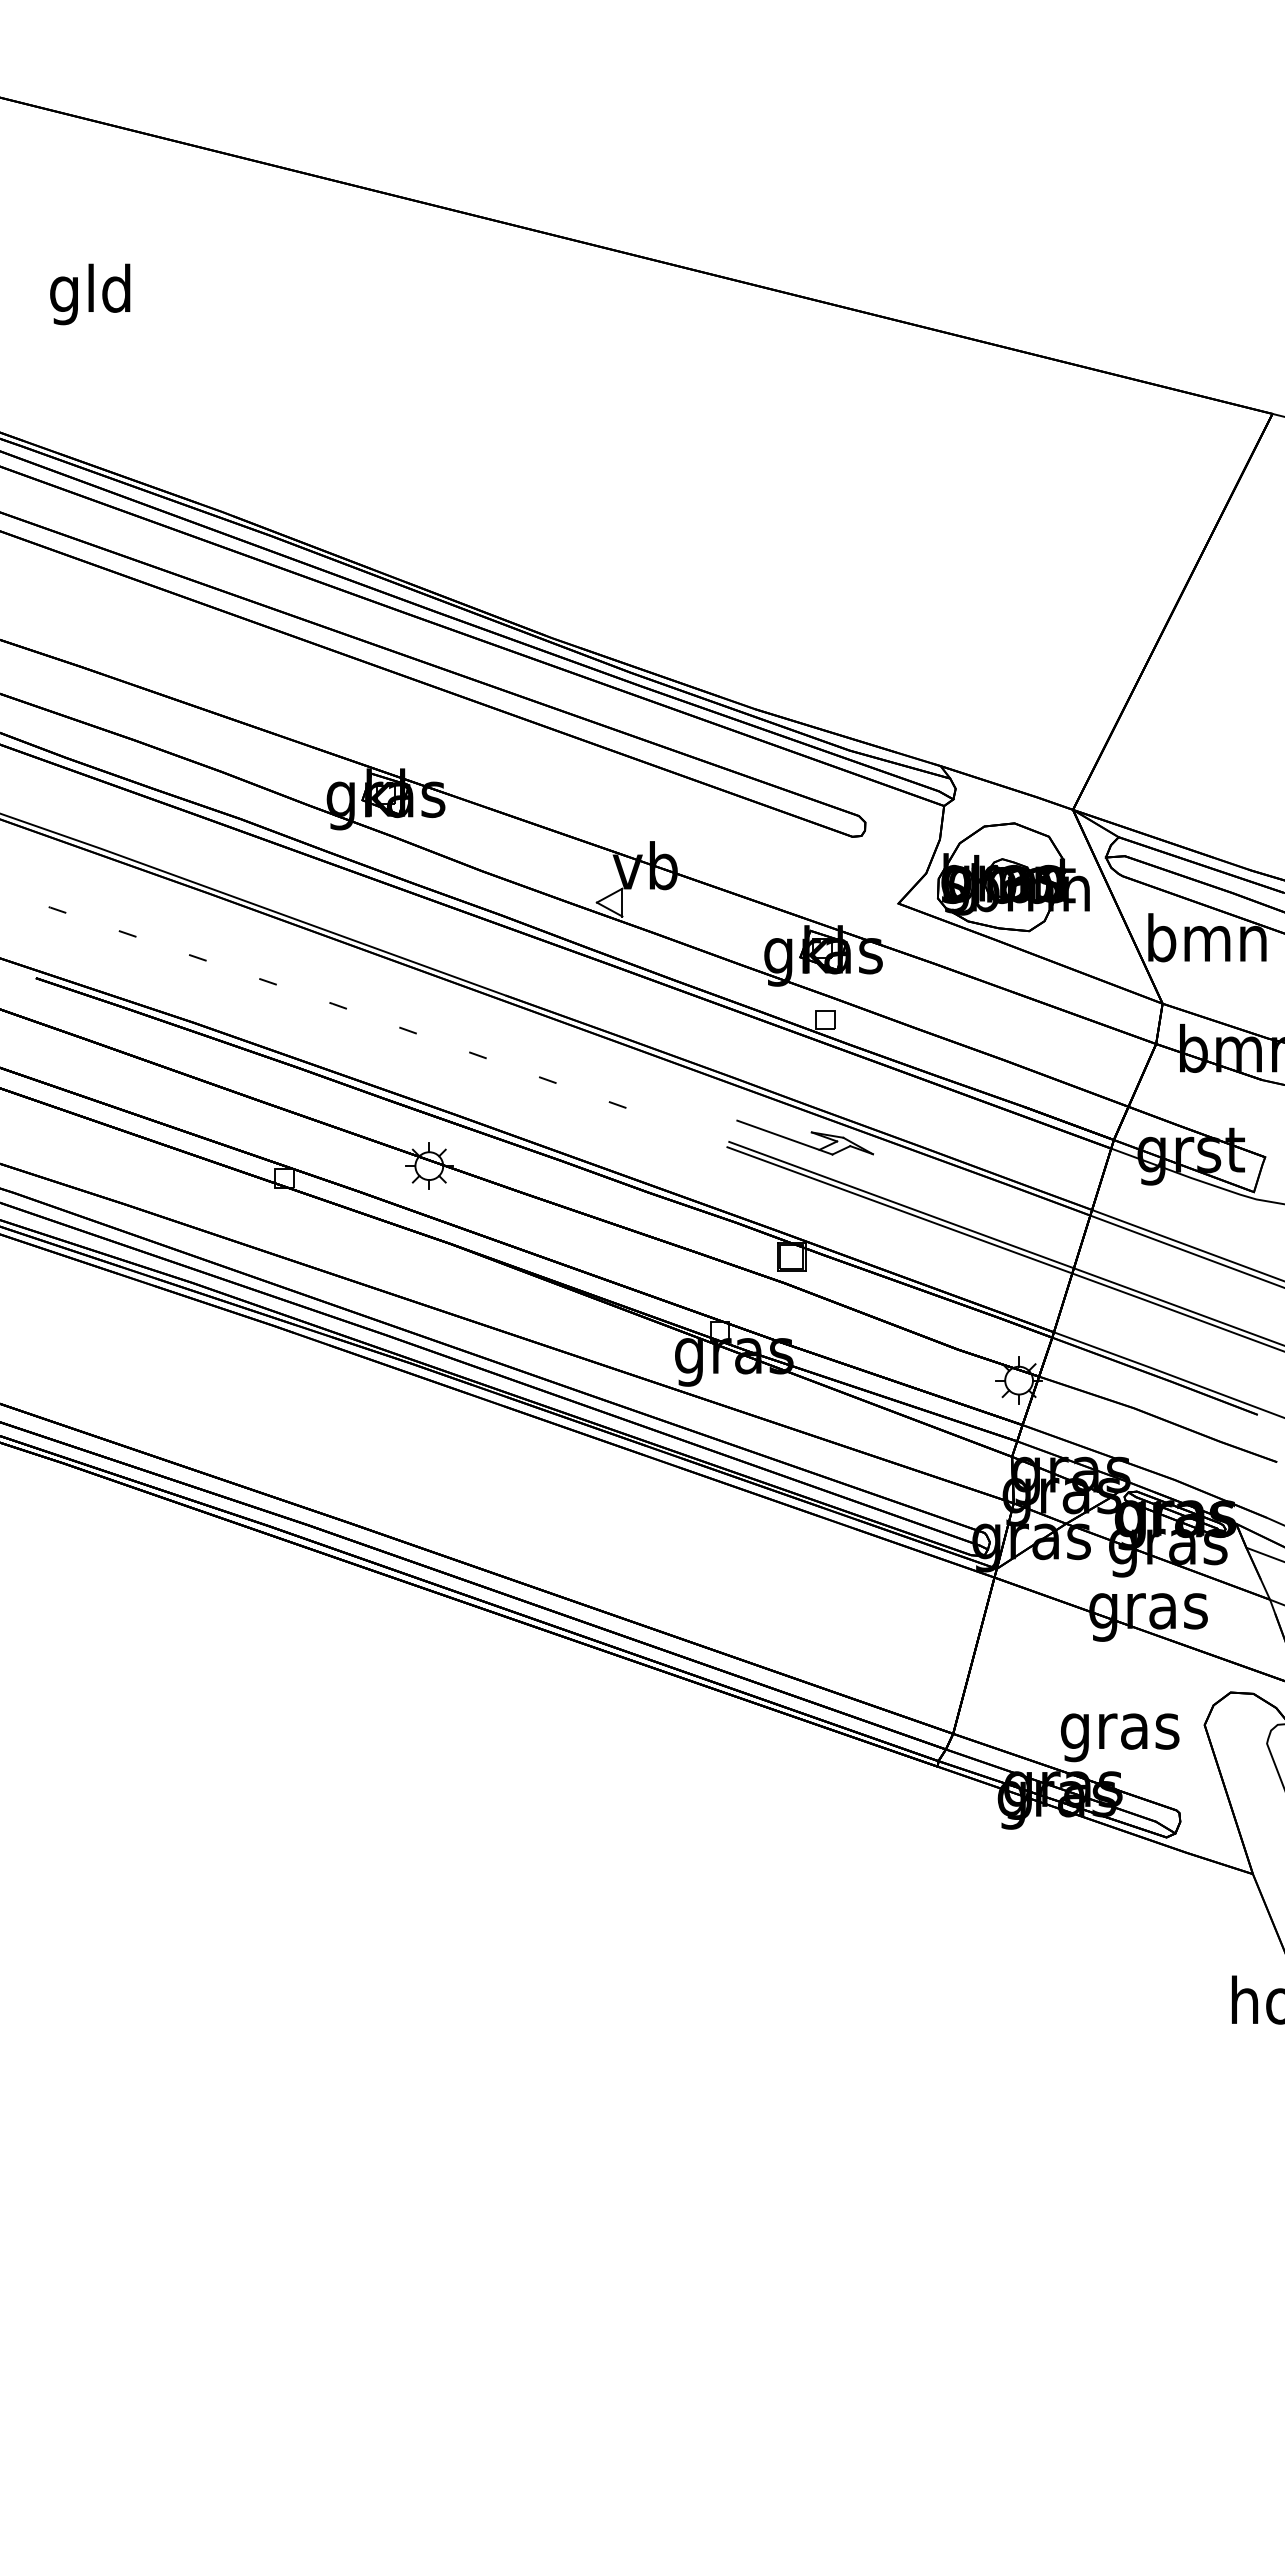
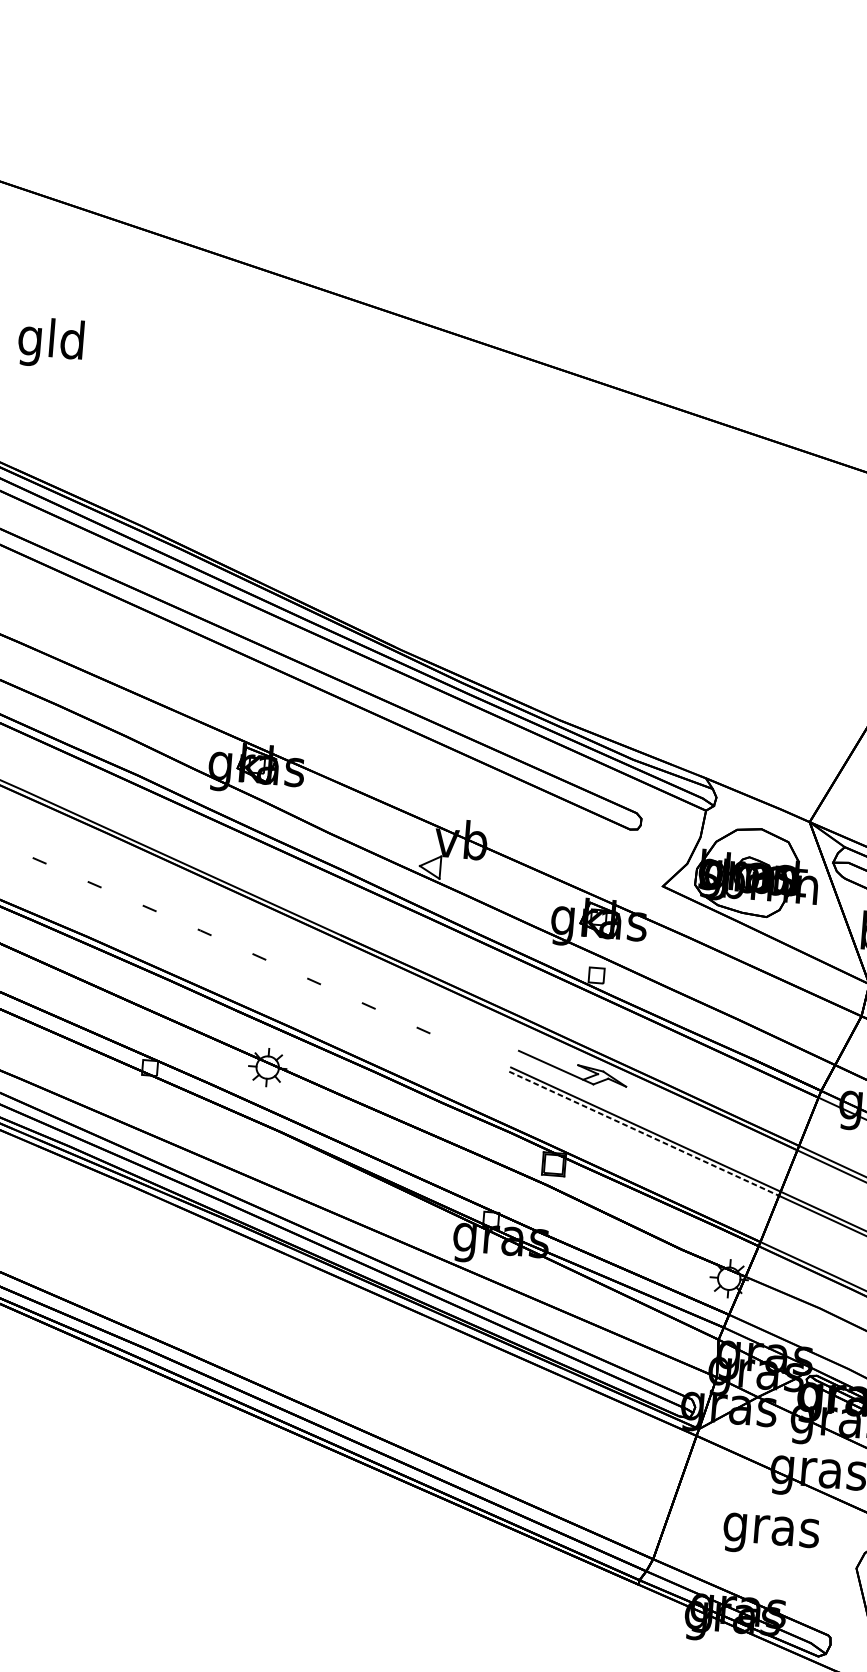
line: (899, 1210) -> (643, 1133), solid -> dashed
text: (1120, 1737) -> (771, 1535), moved

